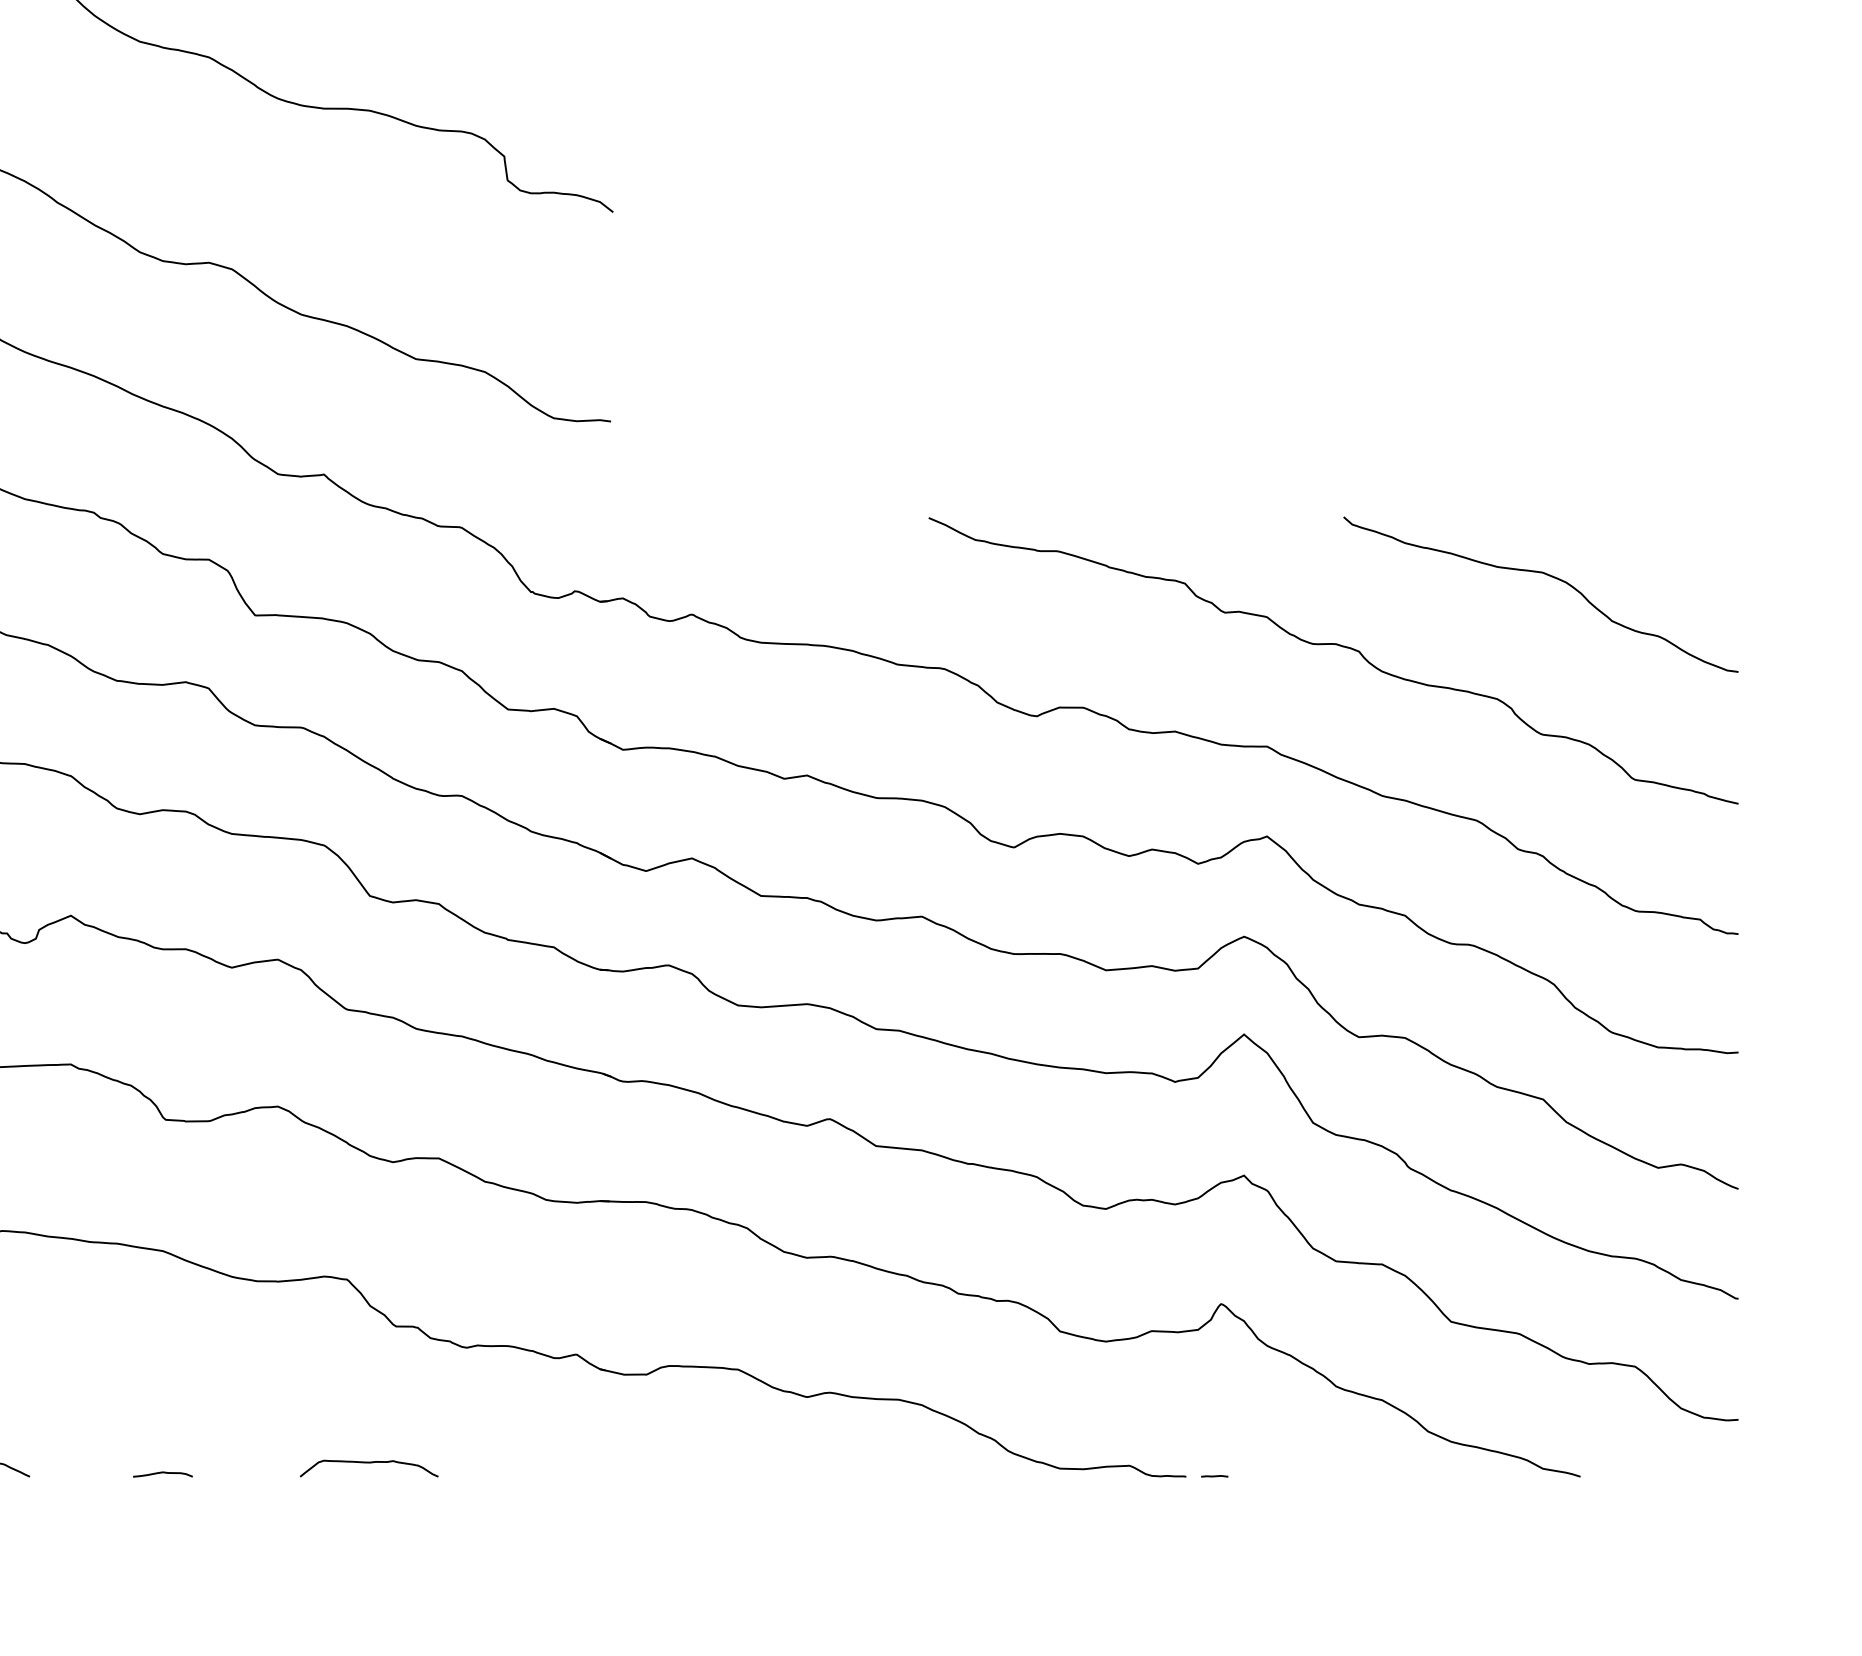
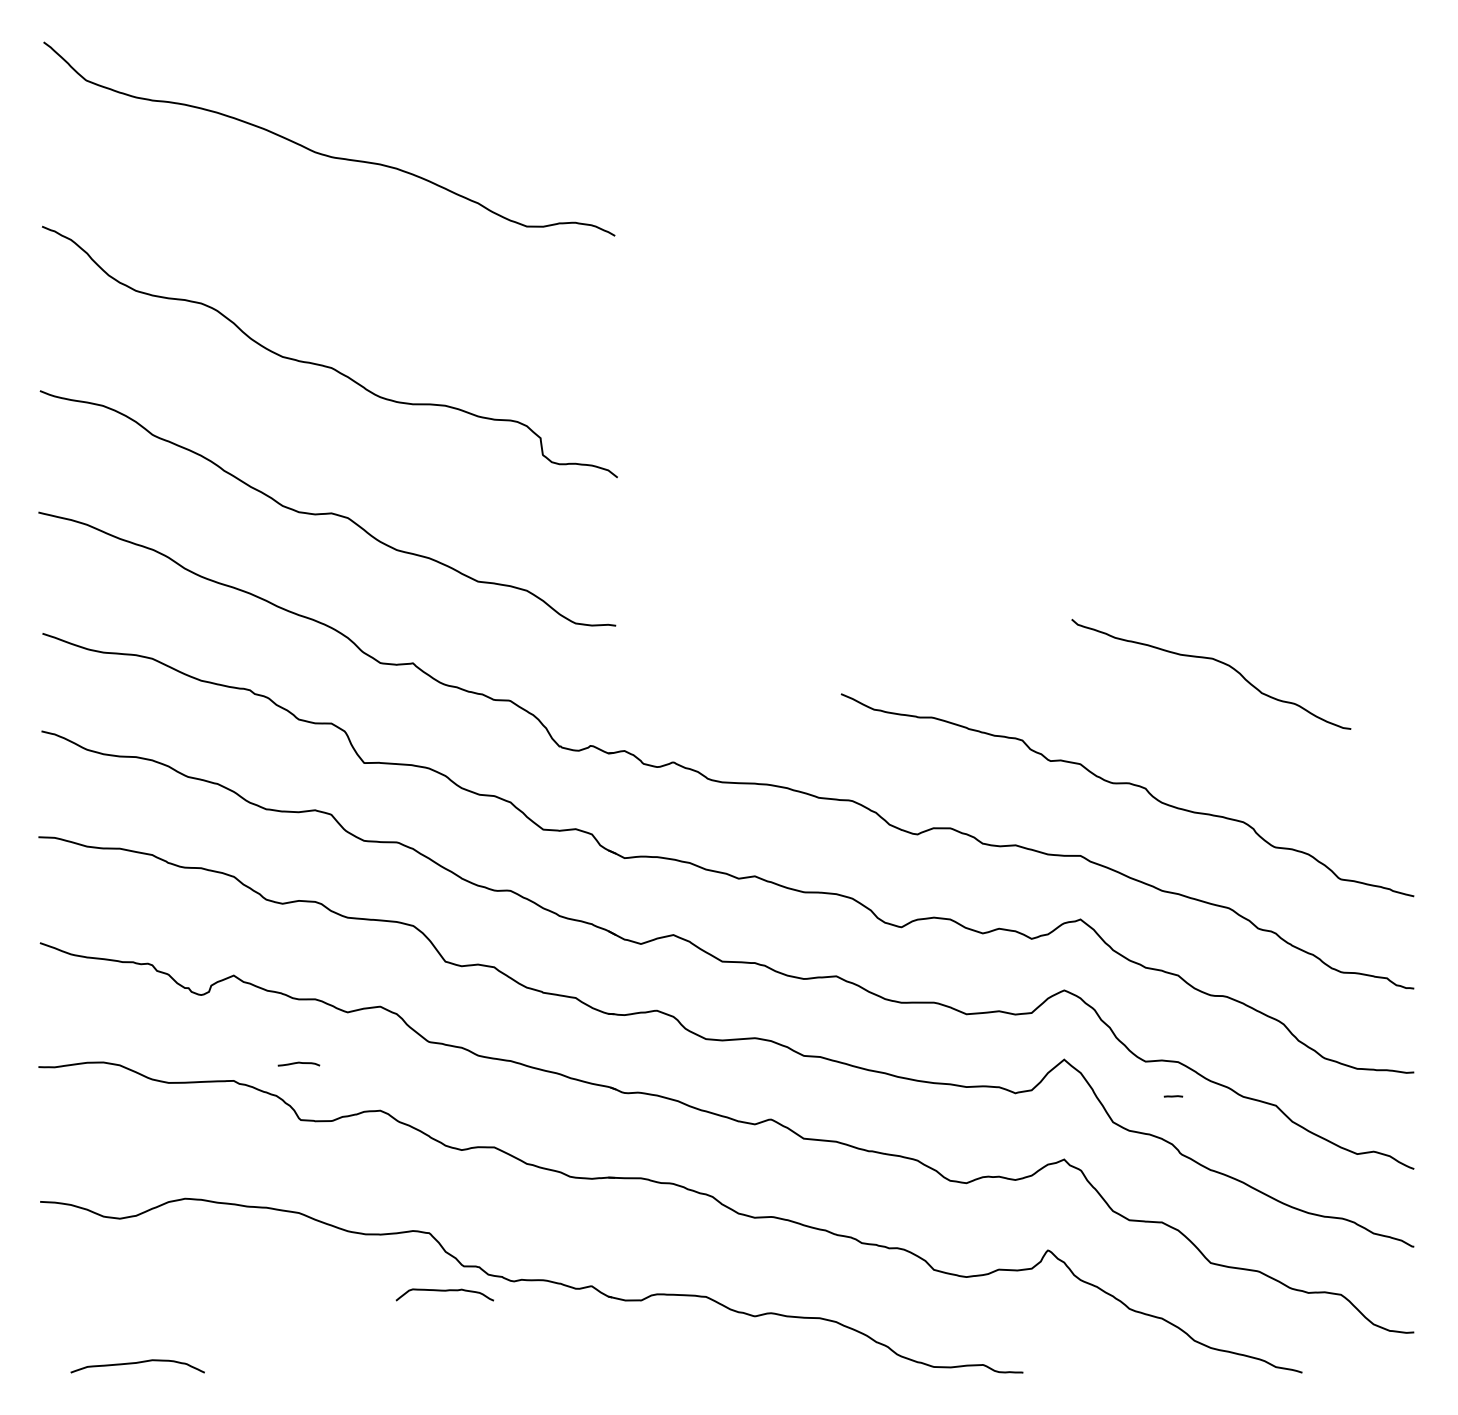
curve: (1551, 577) -> (1218, 662), moved
curve: (368, 1463) -> (444, 1291), moved
curve: (162, 1473) -> (298, 1063), moved
line: (1214, 1476) -> (1173, 1096), moved

